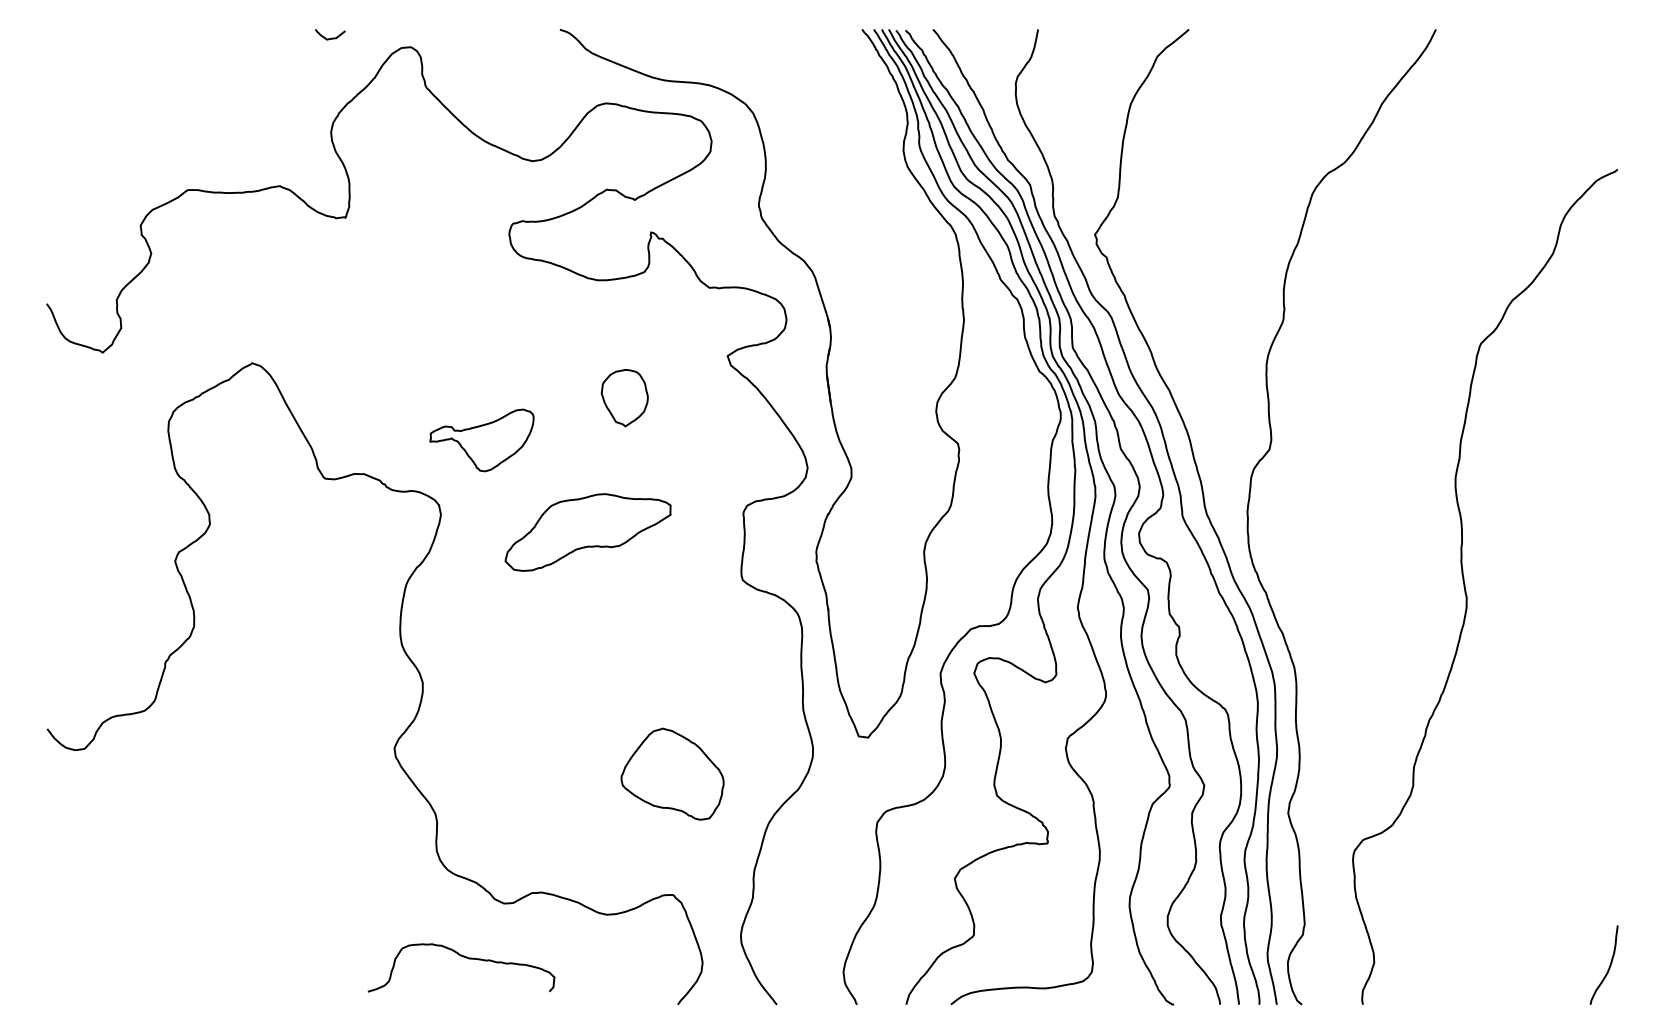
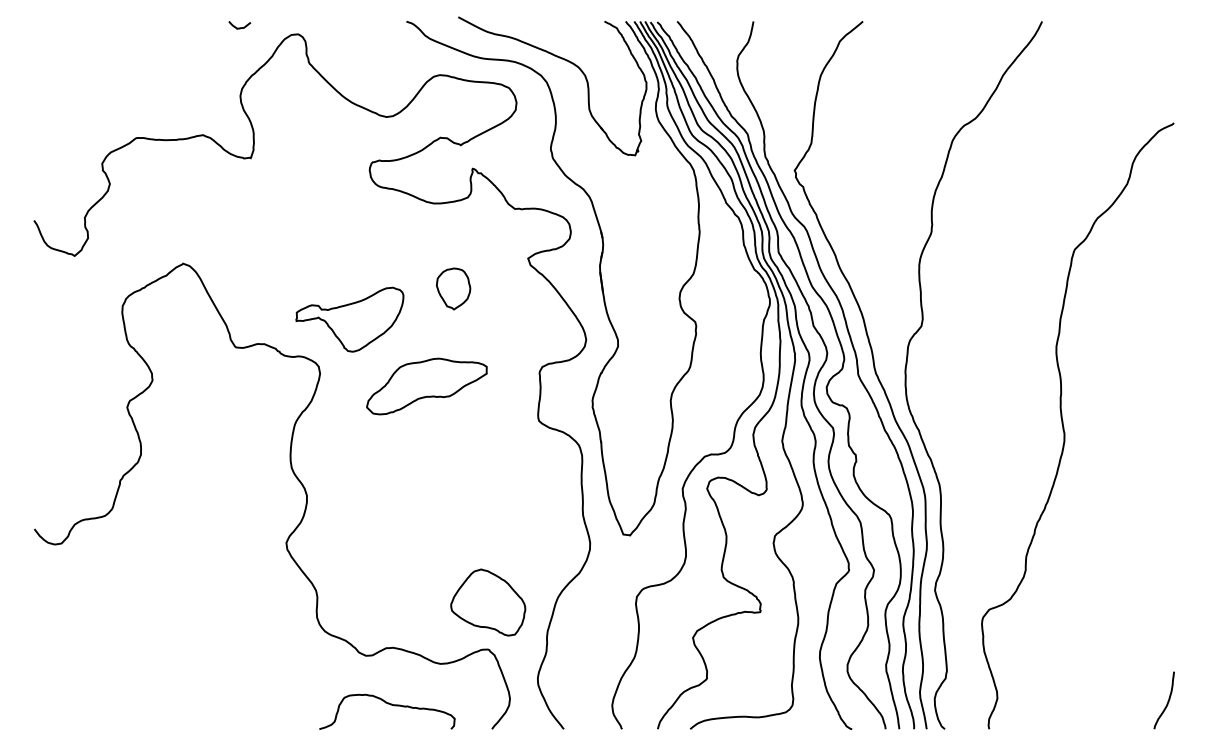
part: (776, 82) -> (563, 59), added
part: (481, 440) -> (349, 319), size x1.43
part: (672, 773) -> (488, 602), moved
curve: (463, 957) -> (388, 704), moved

